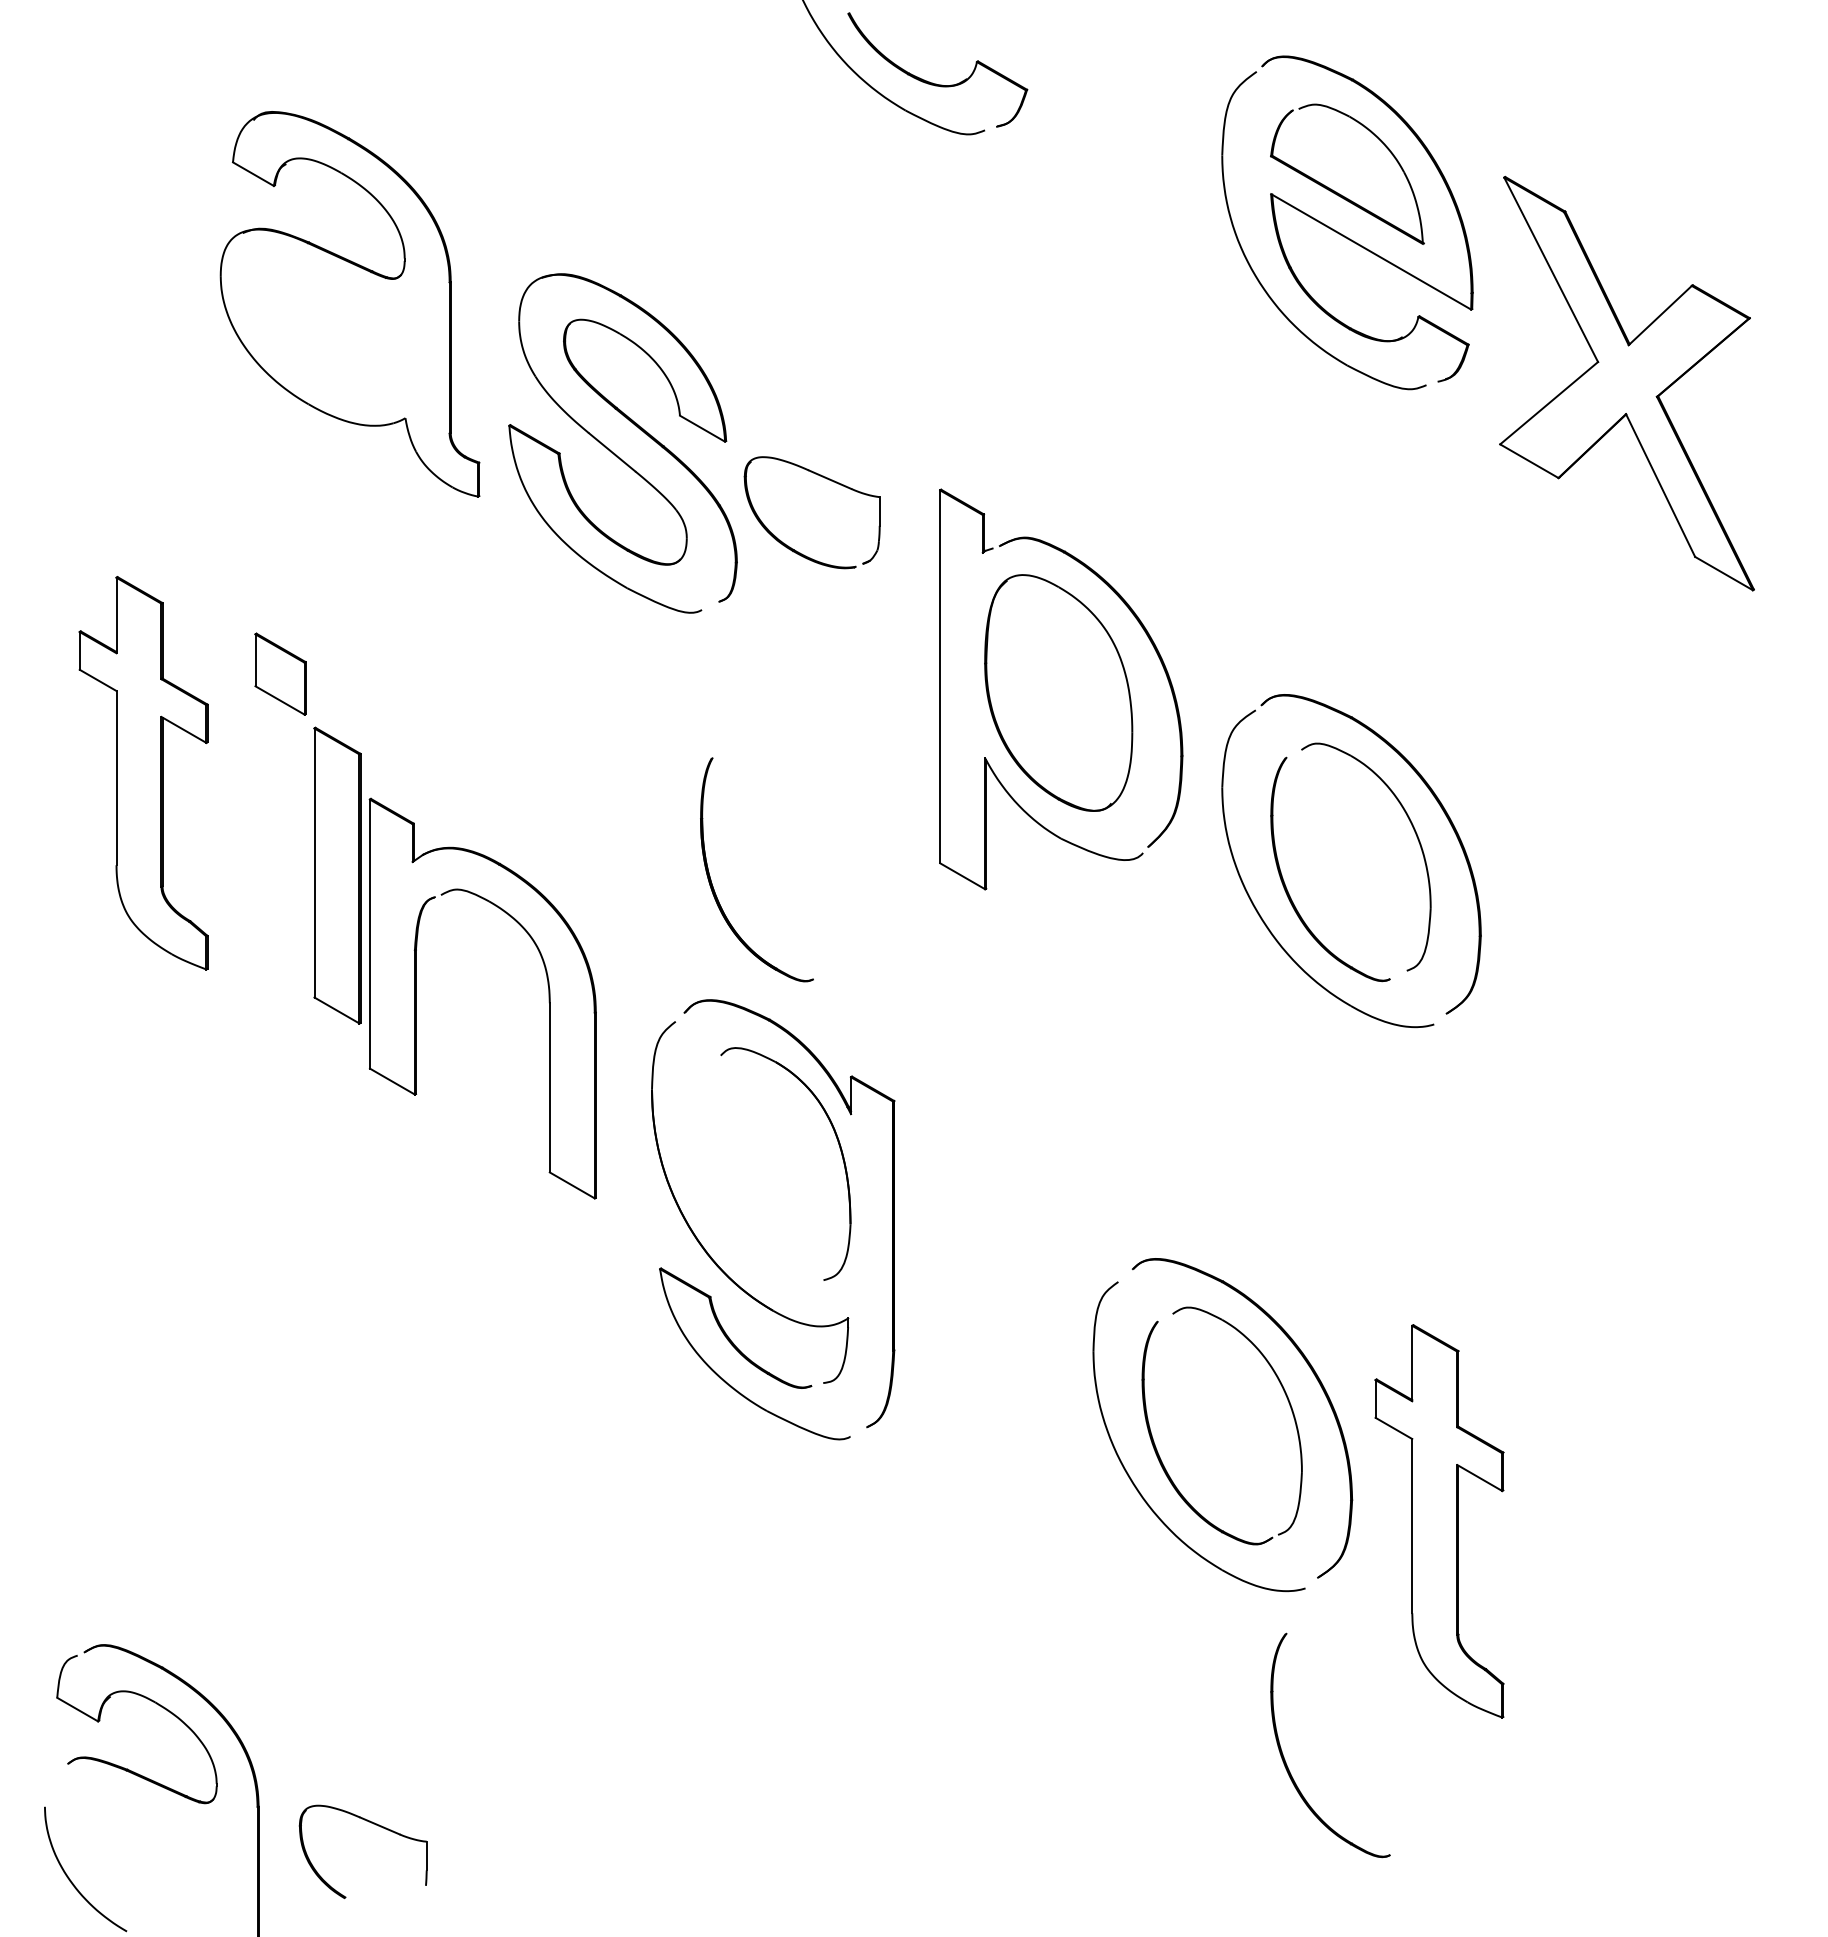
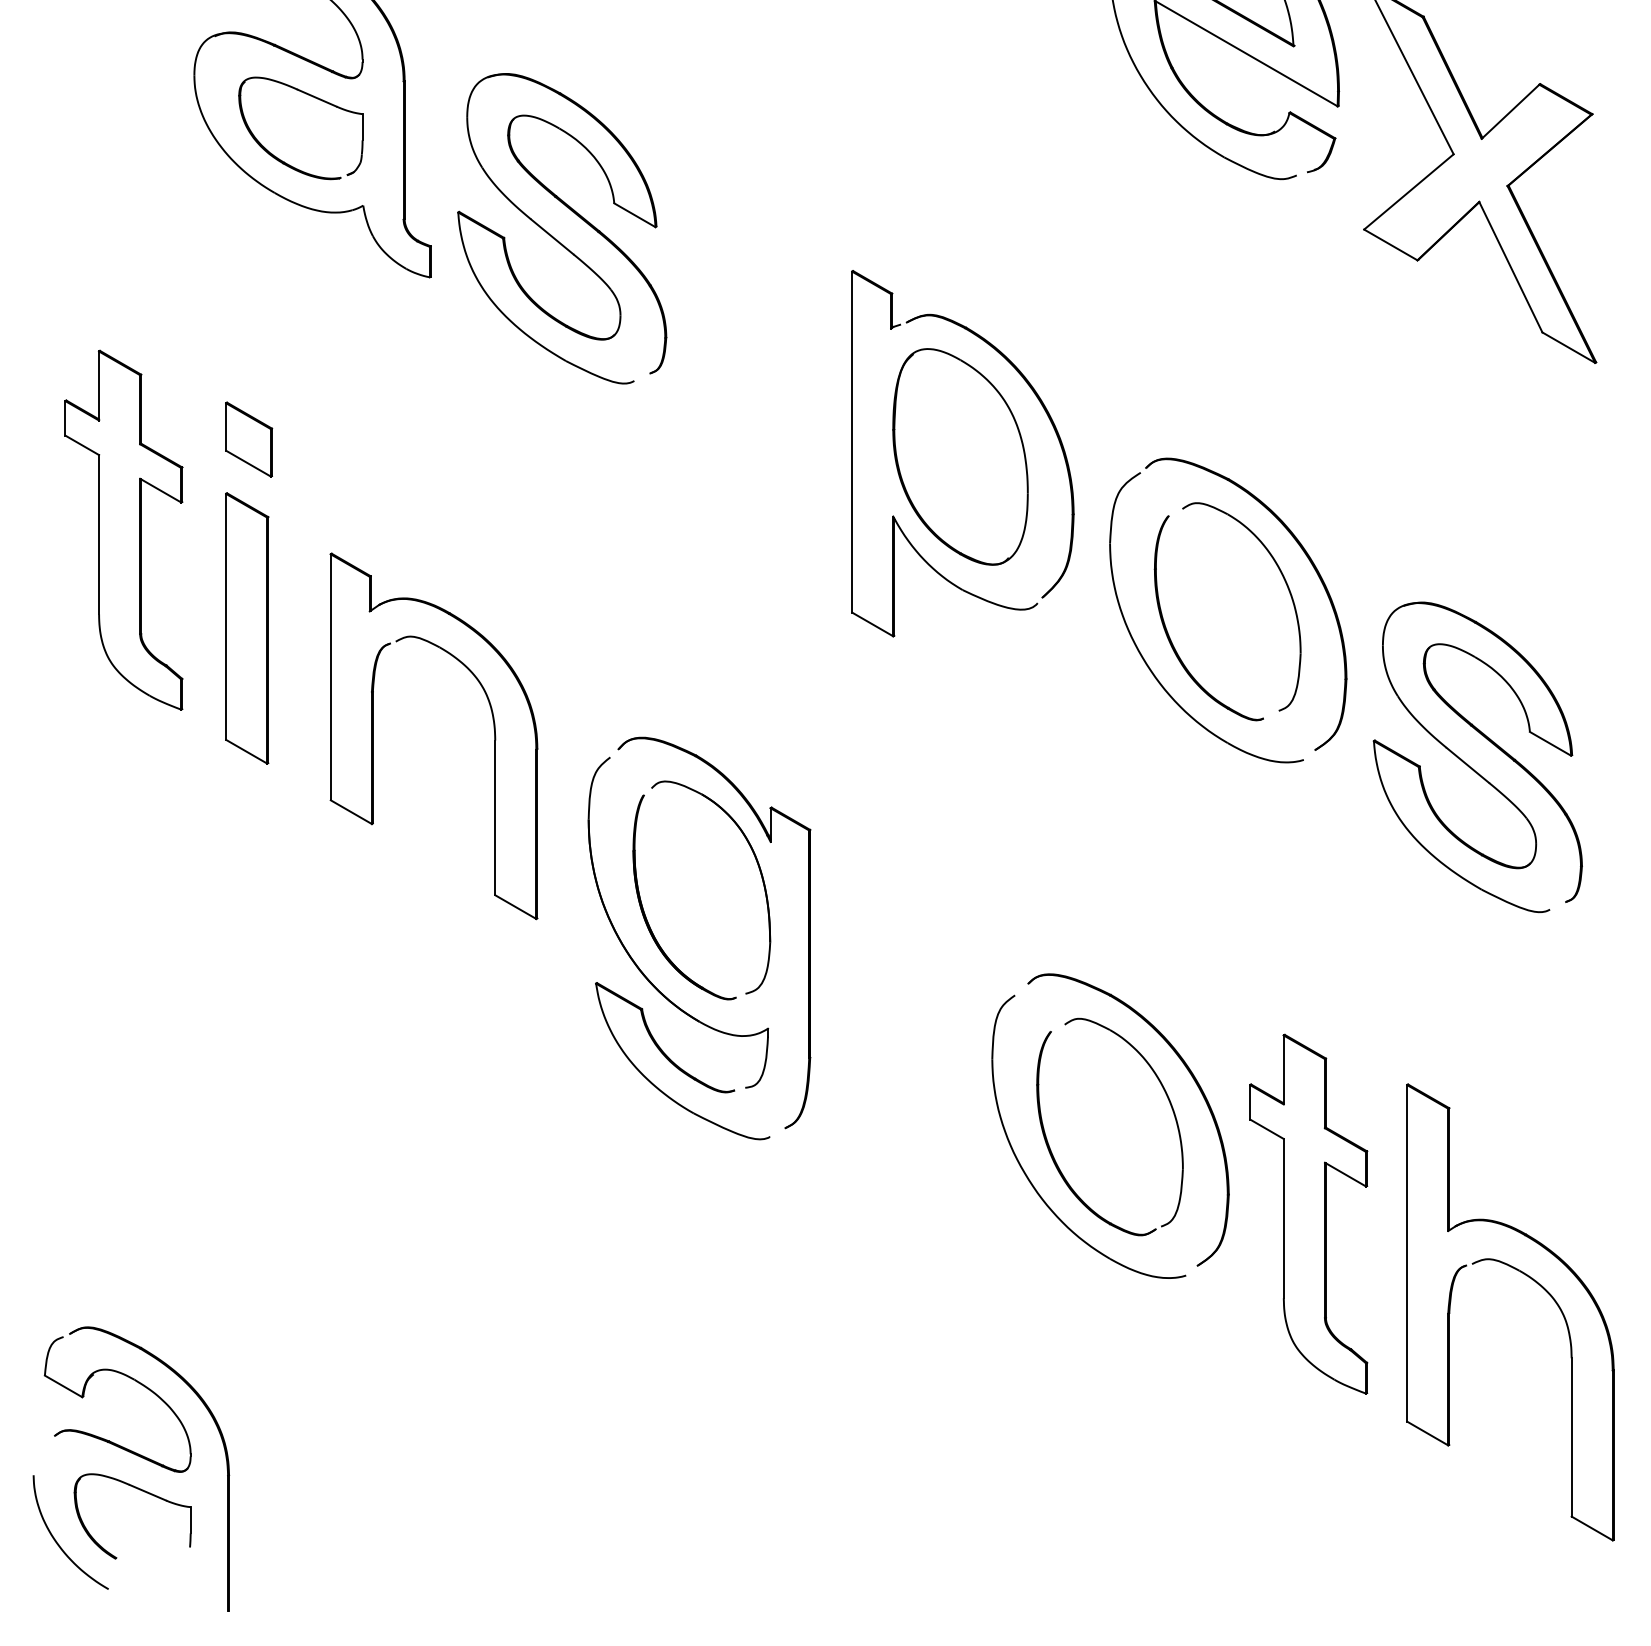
part: (826, 479) -> (313, 98), moved
part: (337, 875) -> (247, 628), moved
part: (711, 879) -> (643, 906), moved
part: (1615, 1030) -> (1469, 765), added
part: (1682, 1592) -> (1530, 1279), added
part: (1287, 1764) -> (1169, 1436), removed
part: (373, 1824) -> (142, 1491), moved

